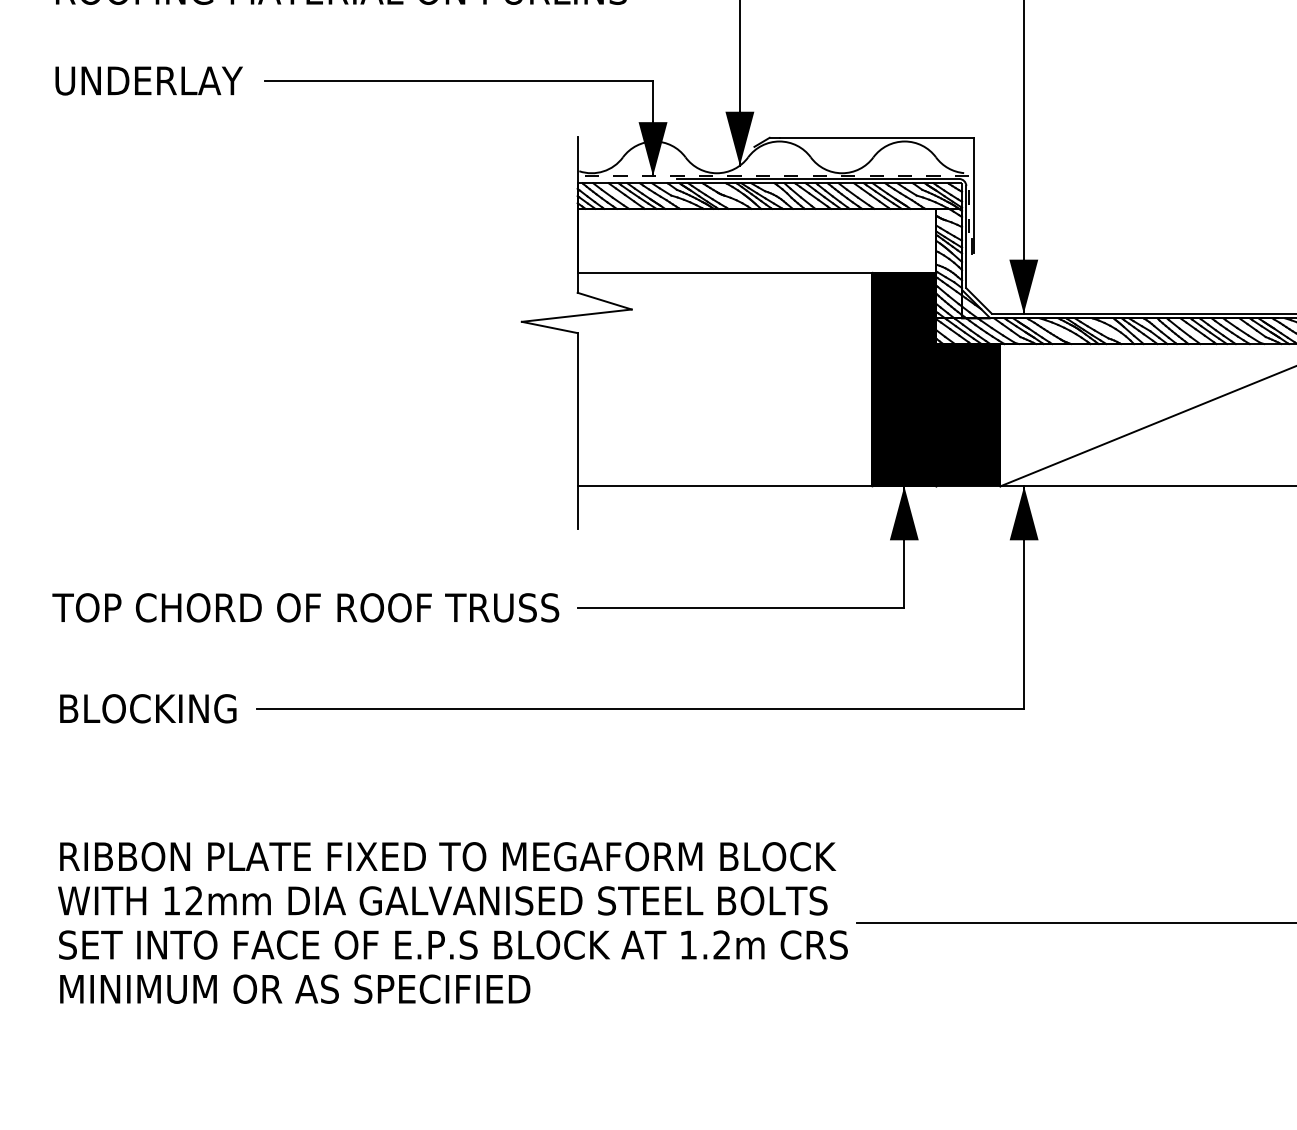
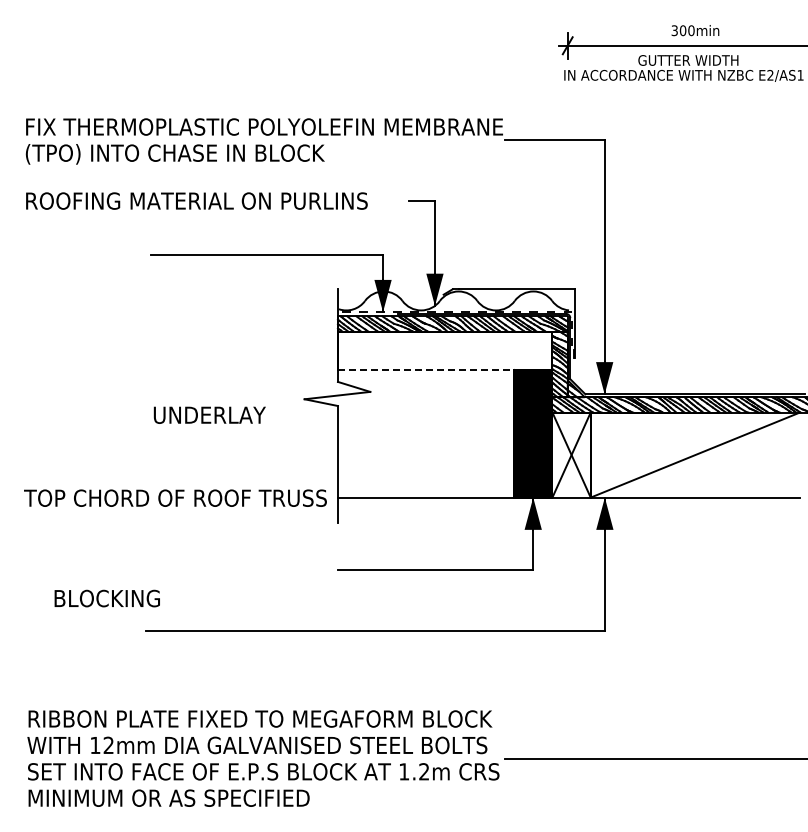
text: (148, 79) -> (209, 414), moved
line: (725, 273) -> (426, 370), solid -> dashed
fill: (968, 414) -> (571, 454), removed
text: (305, 606) -> (175, 497), moved
text: (146, 708) -> (106, 598), moved

